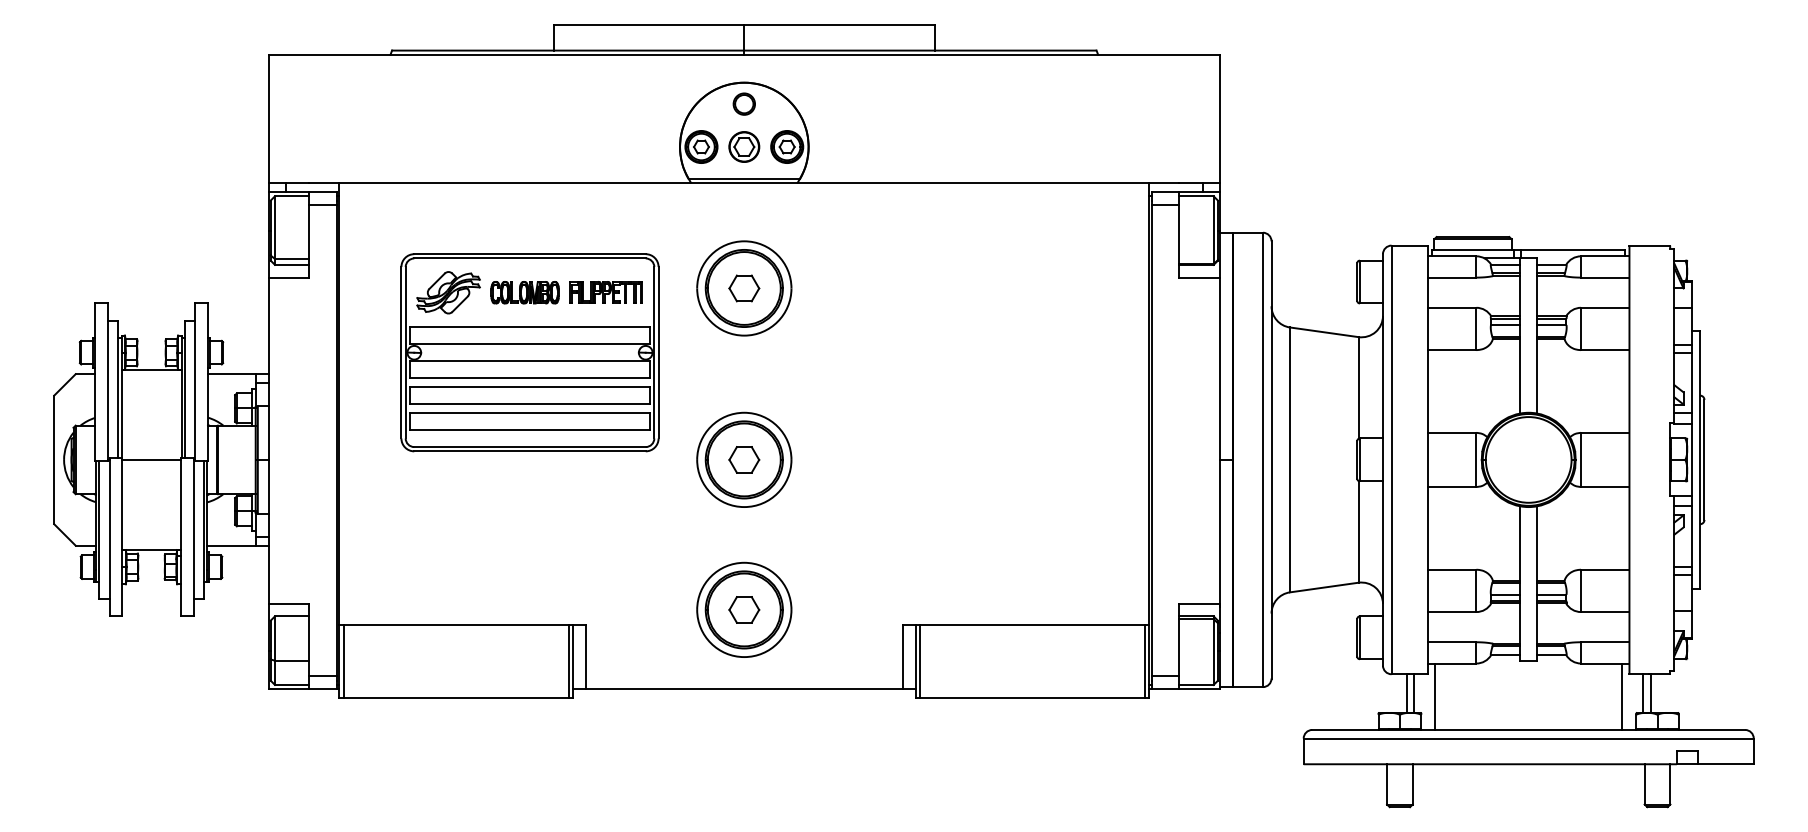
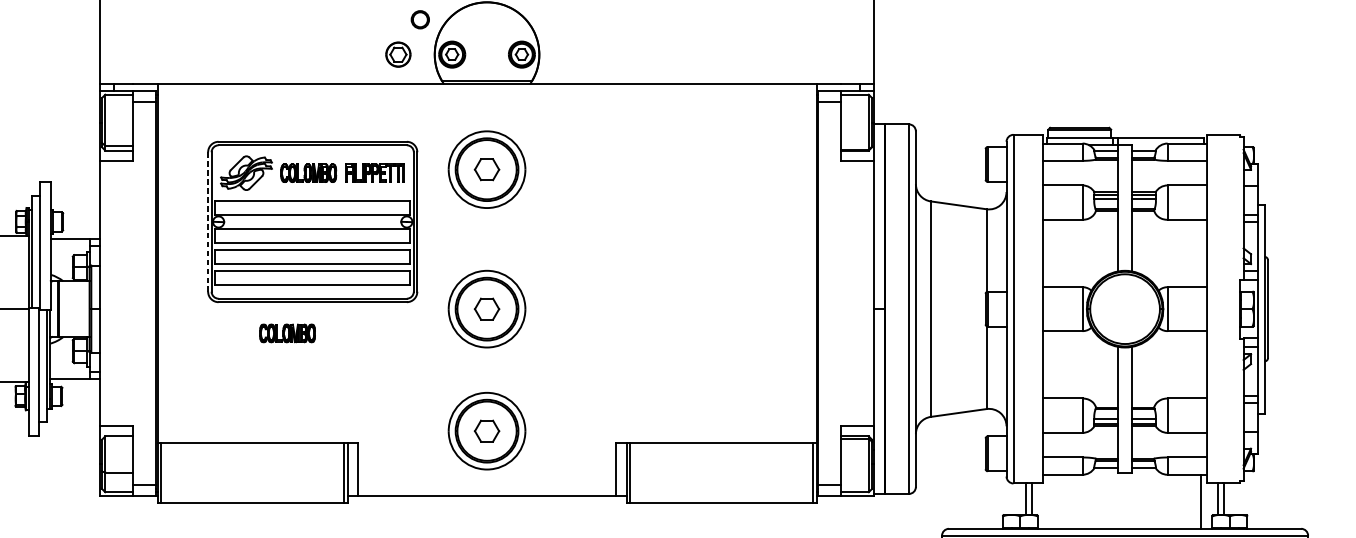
part: (743, 103) -> (419, 19), moved
part: (744, 146) -> (398, 54), moved
line: (401, 352) -> (208, 221), solid -> dashed
part: (498, 489) -> (287, 333), added
line: (1435, 696) -> (1049, 501), removed

